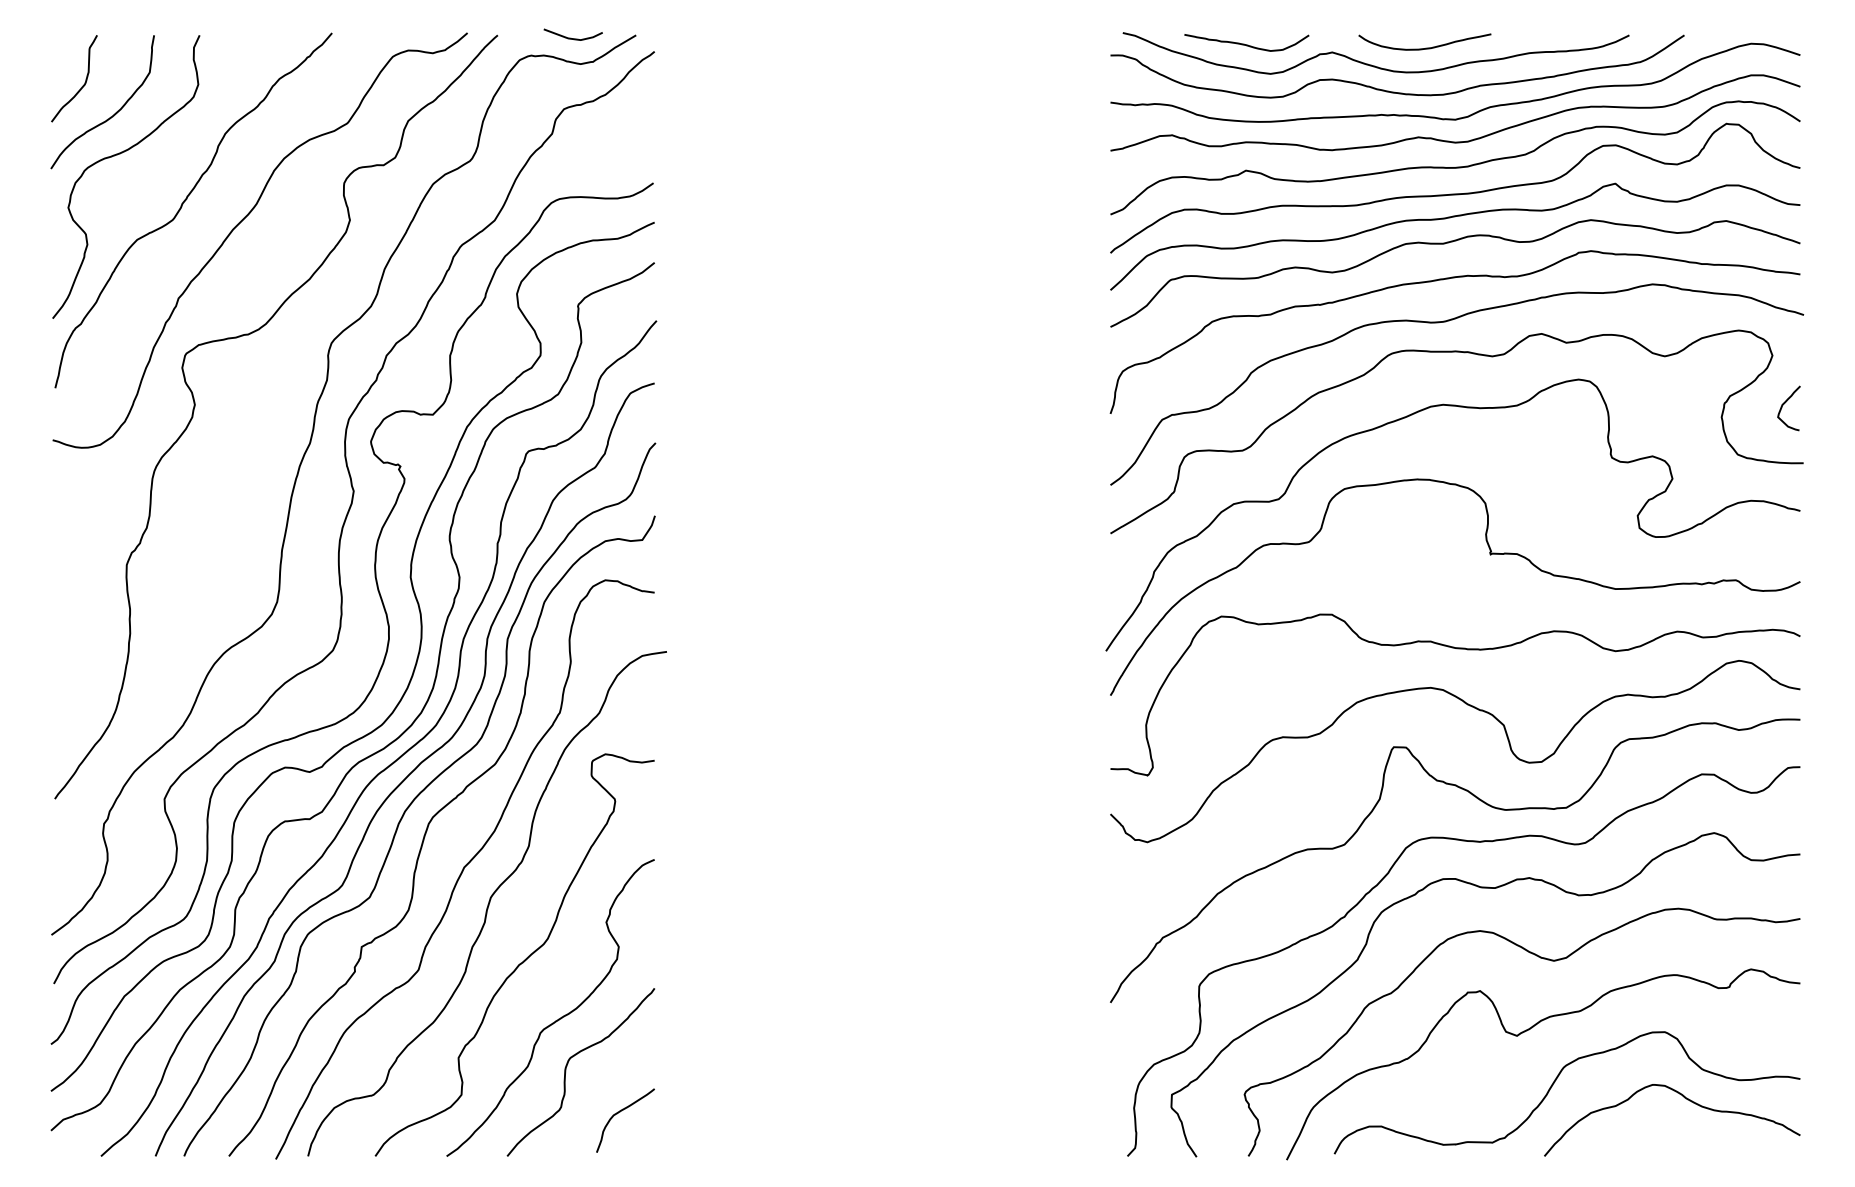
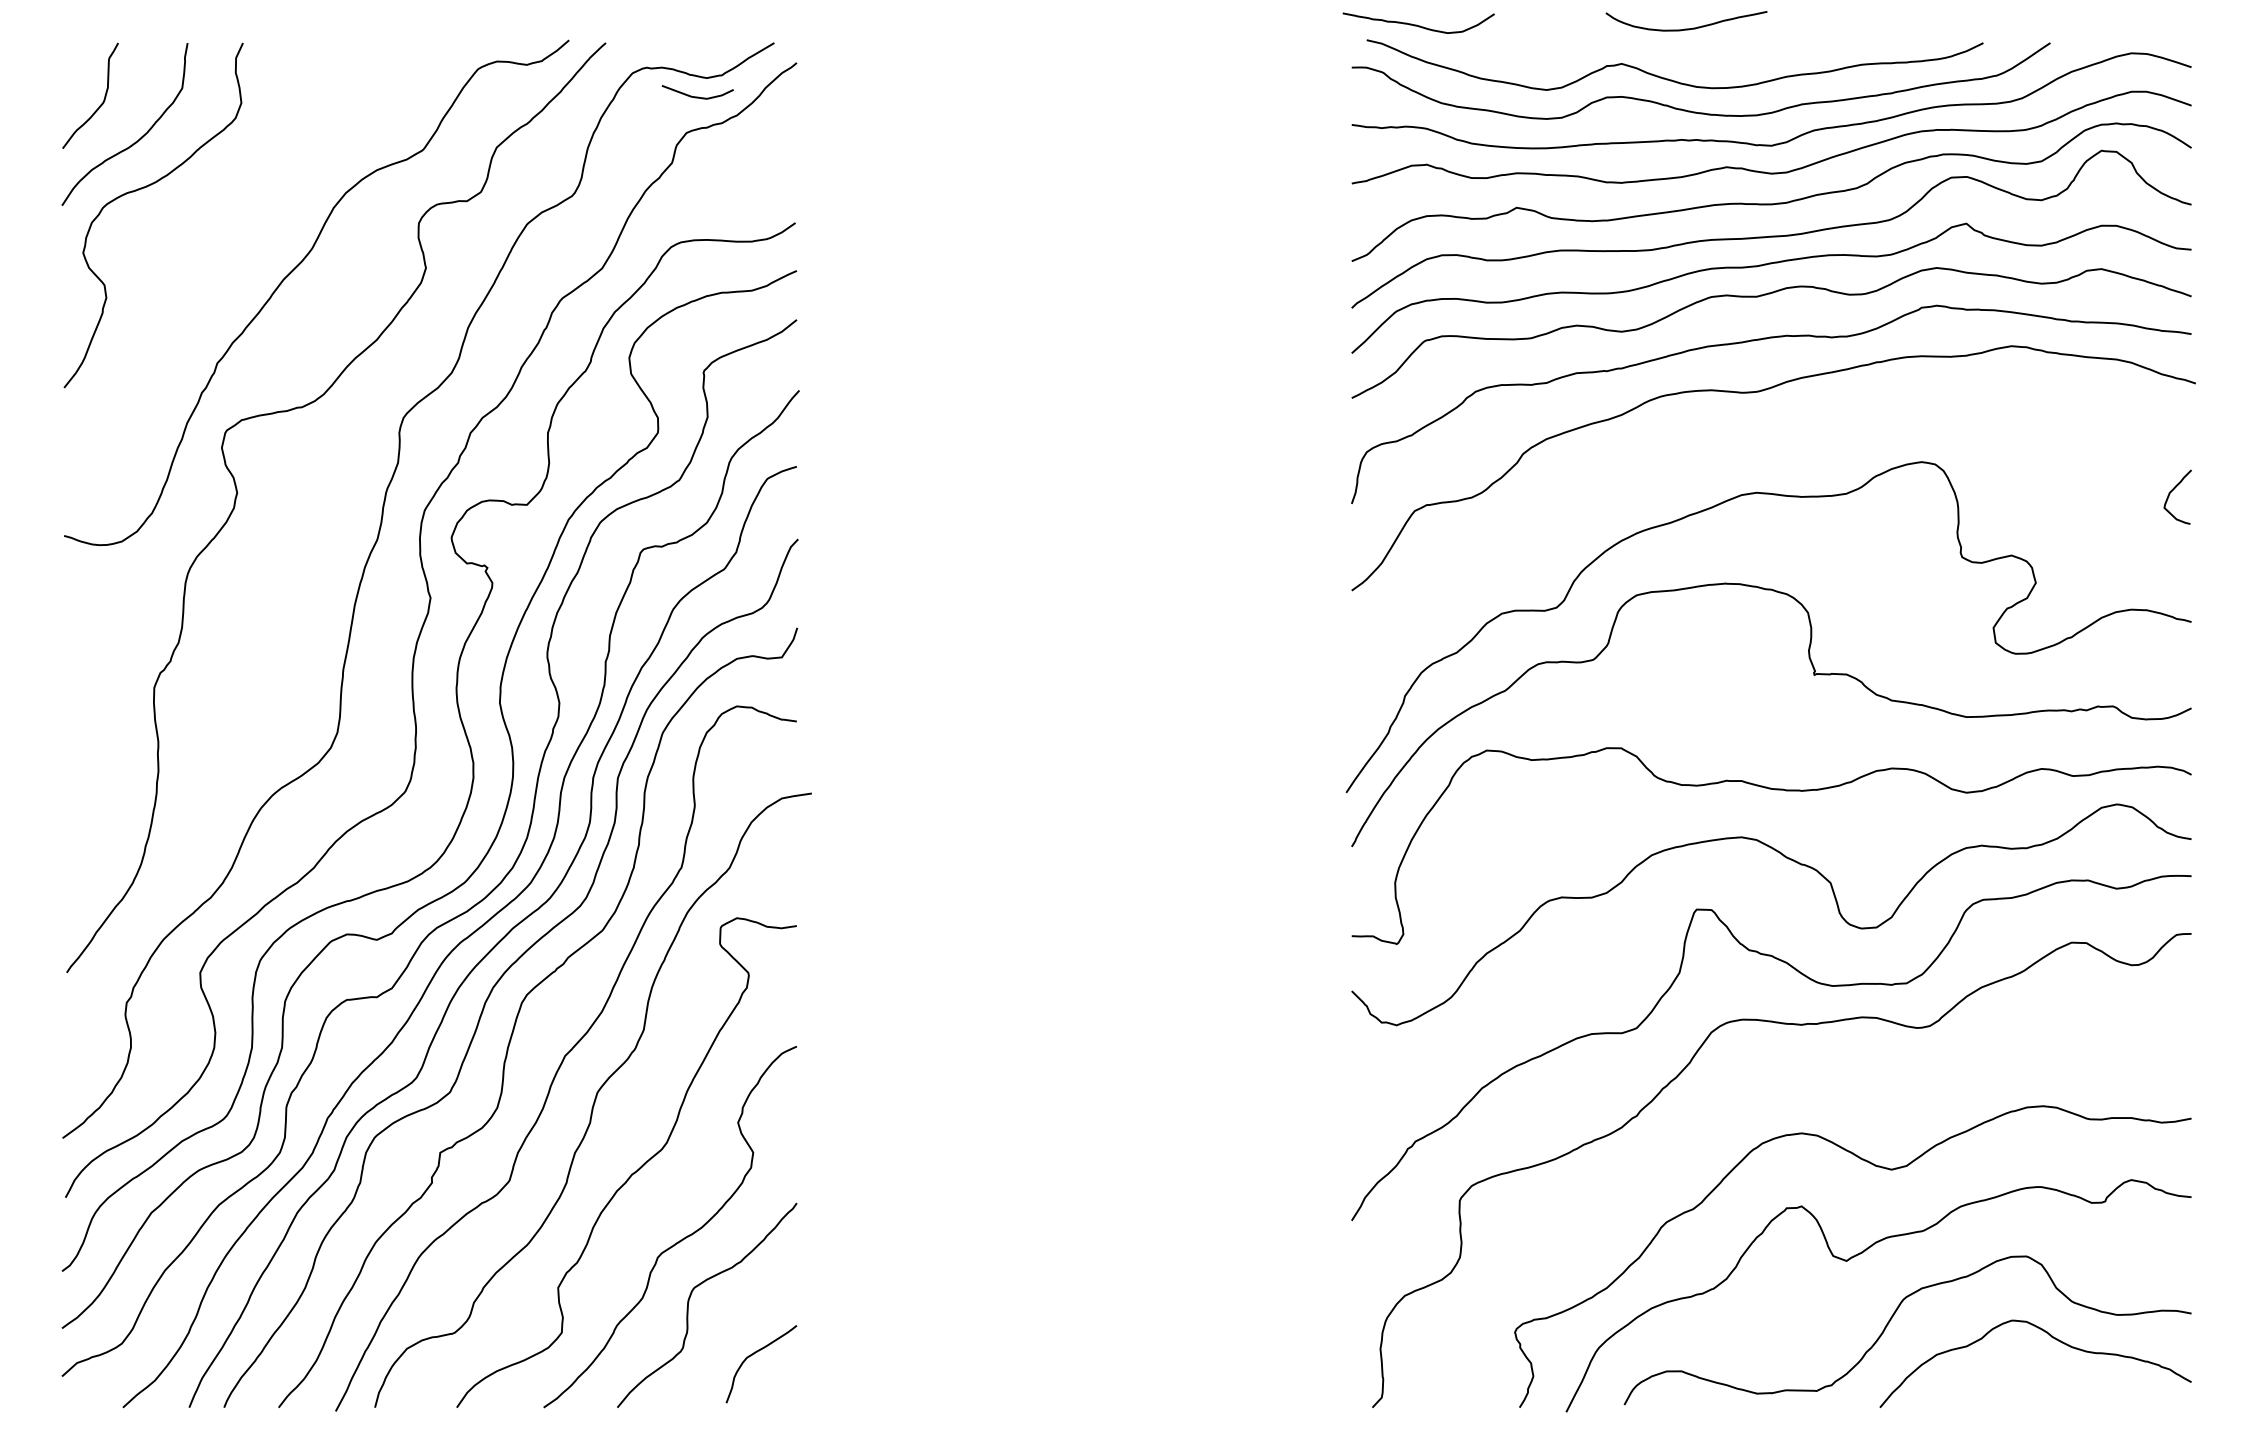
curve: (573, 38) -> (697, 96), moved
curve: (1245, 43) -> (1416, 24), moved
curve: (1424, 48) -> (1686, 28), moved
curve: (182, 205) -> (222, 250), removed
curve: (1459, 352) -> (1776, 429), removed
curve: (1485, 888) -> (1808, 1081), removed

